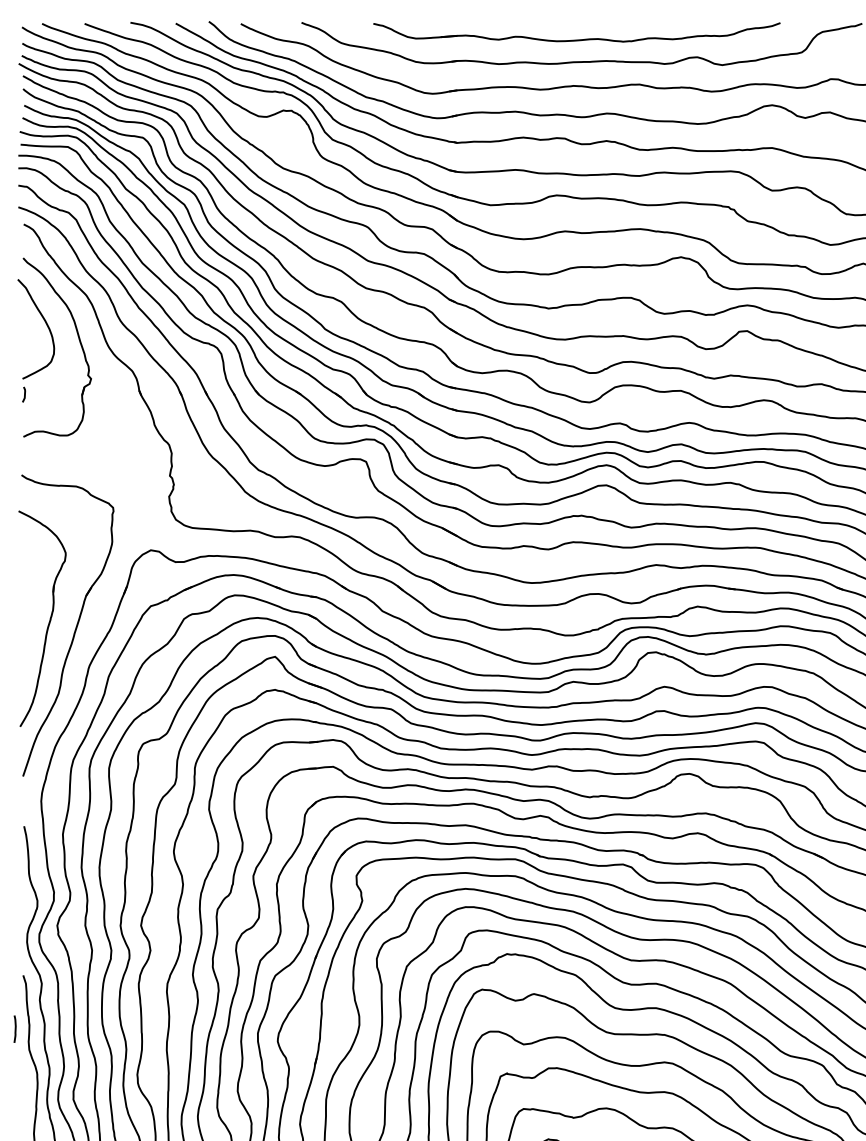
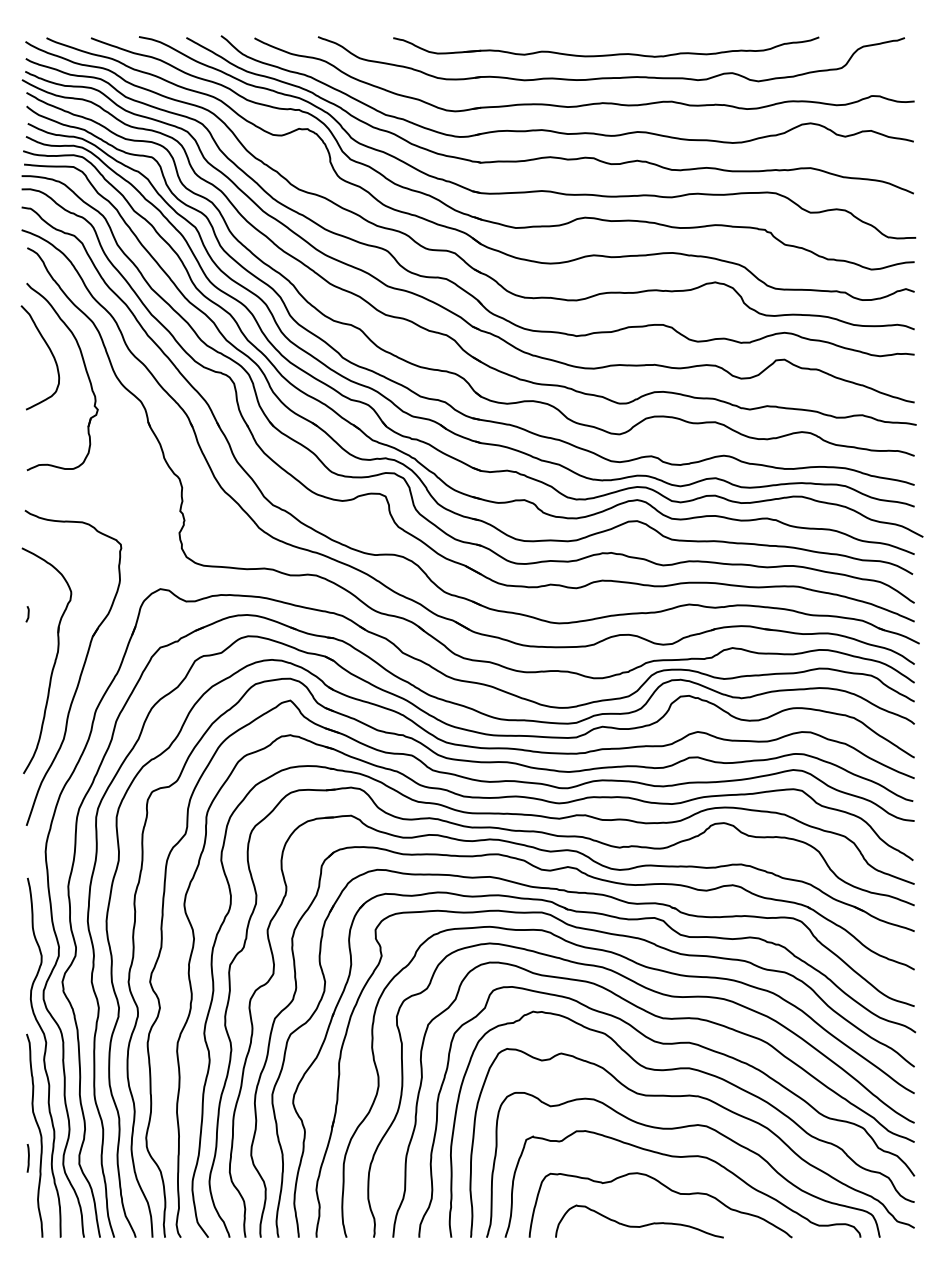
line: (23, 394) -> (27, 614), moved
line: (14, 1029) -> (27, 1158), moved

